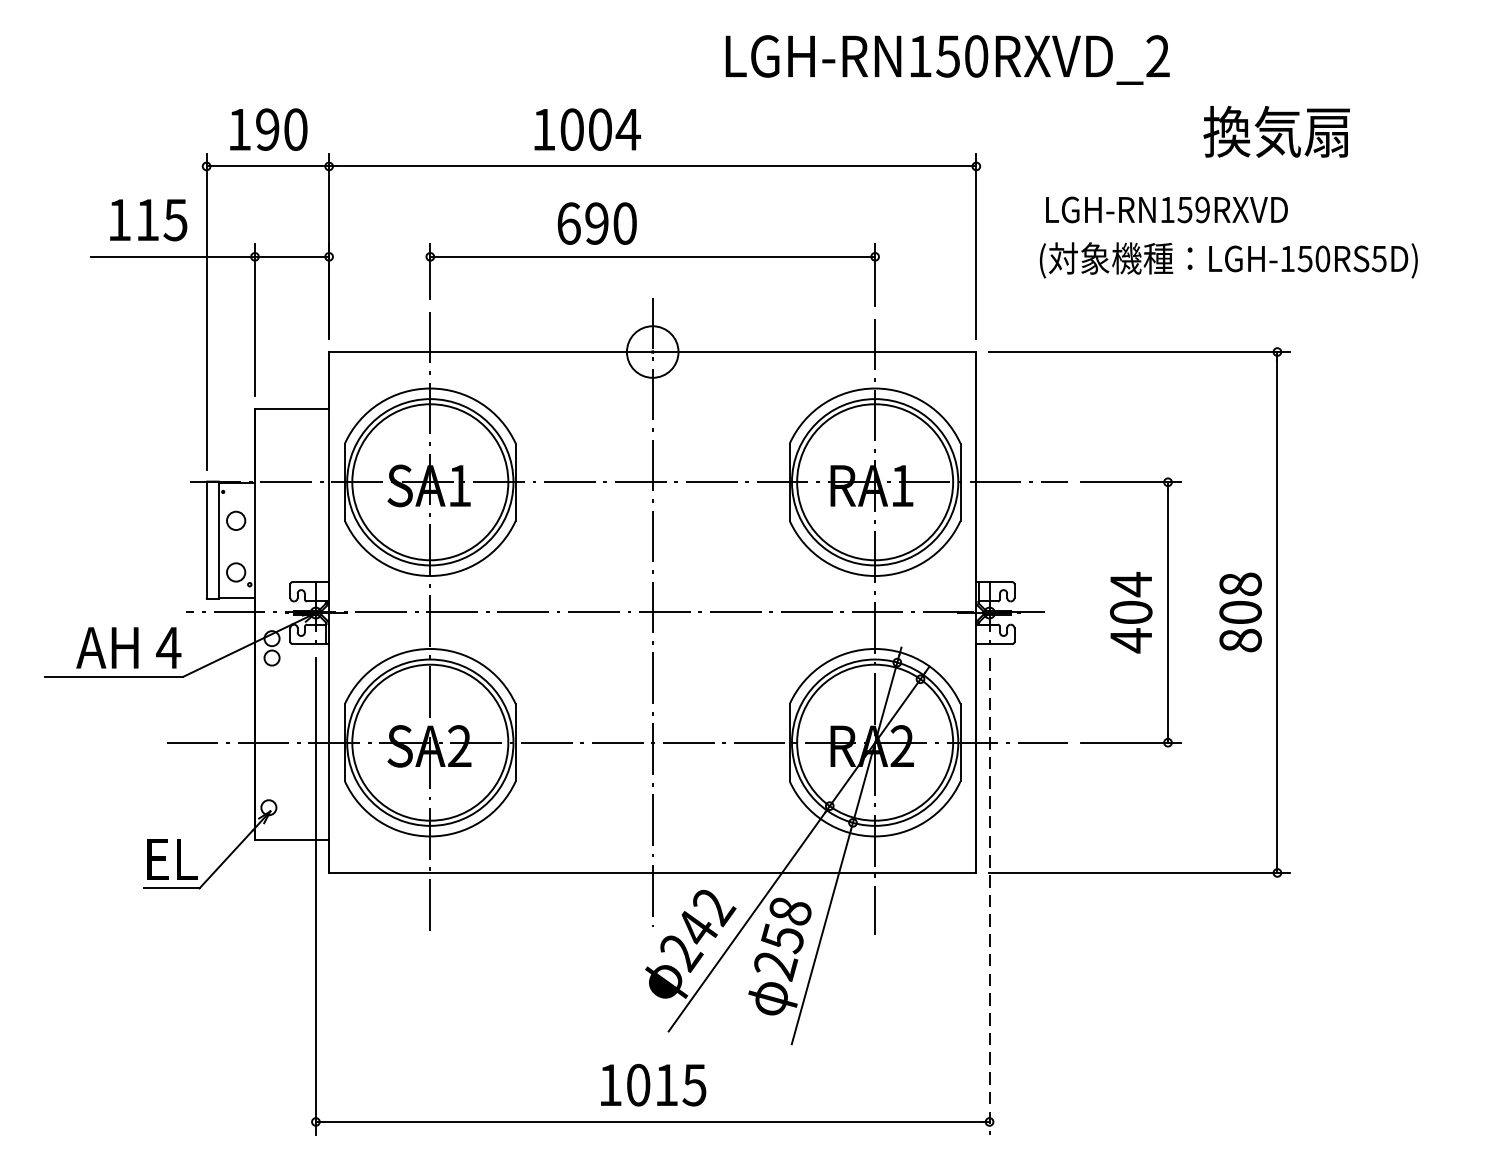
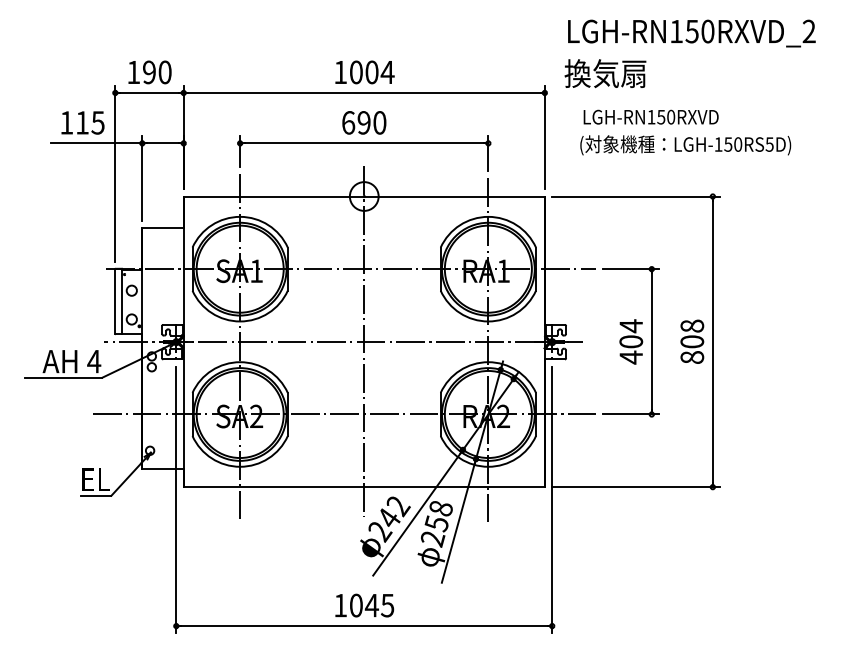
text: (947, 59) -> (691, 33), moved
text: (586, 129) -> (364, 72), moved
text: (1276, 131) -> (605, 73), moved
text: (1203, 210) -> (671, 117), LGH-RN159RXVD -> LGH-RN150RXVD
text: (597, 222) -> (364, 122), moved
line: (990, 896) -> (552, 500), dashed -> solid
text: (665, 1085) -> (371, 605), 1015 -> 1045

